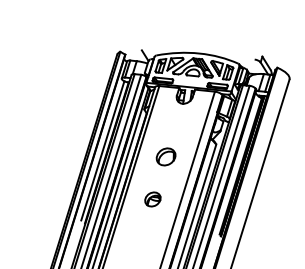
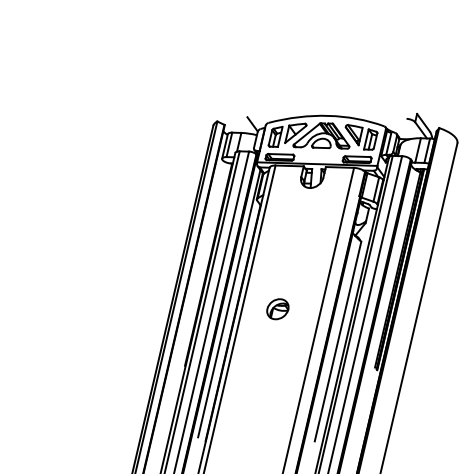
line: (102, 150) -> (202, 261), removed
part: (165, 157) -> (291, 264), removed
part: (152, 199) -> (277, 309), moved

